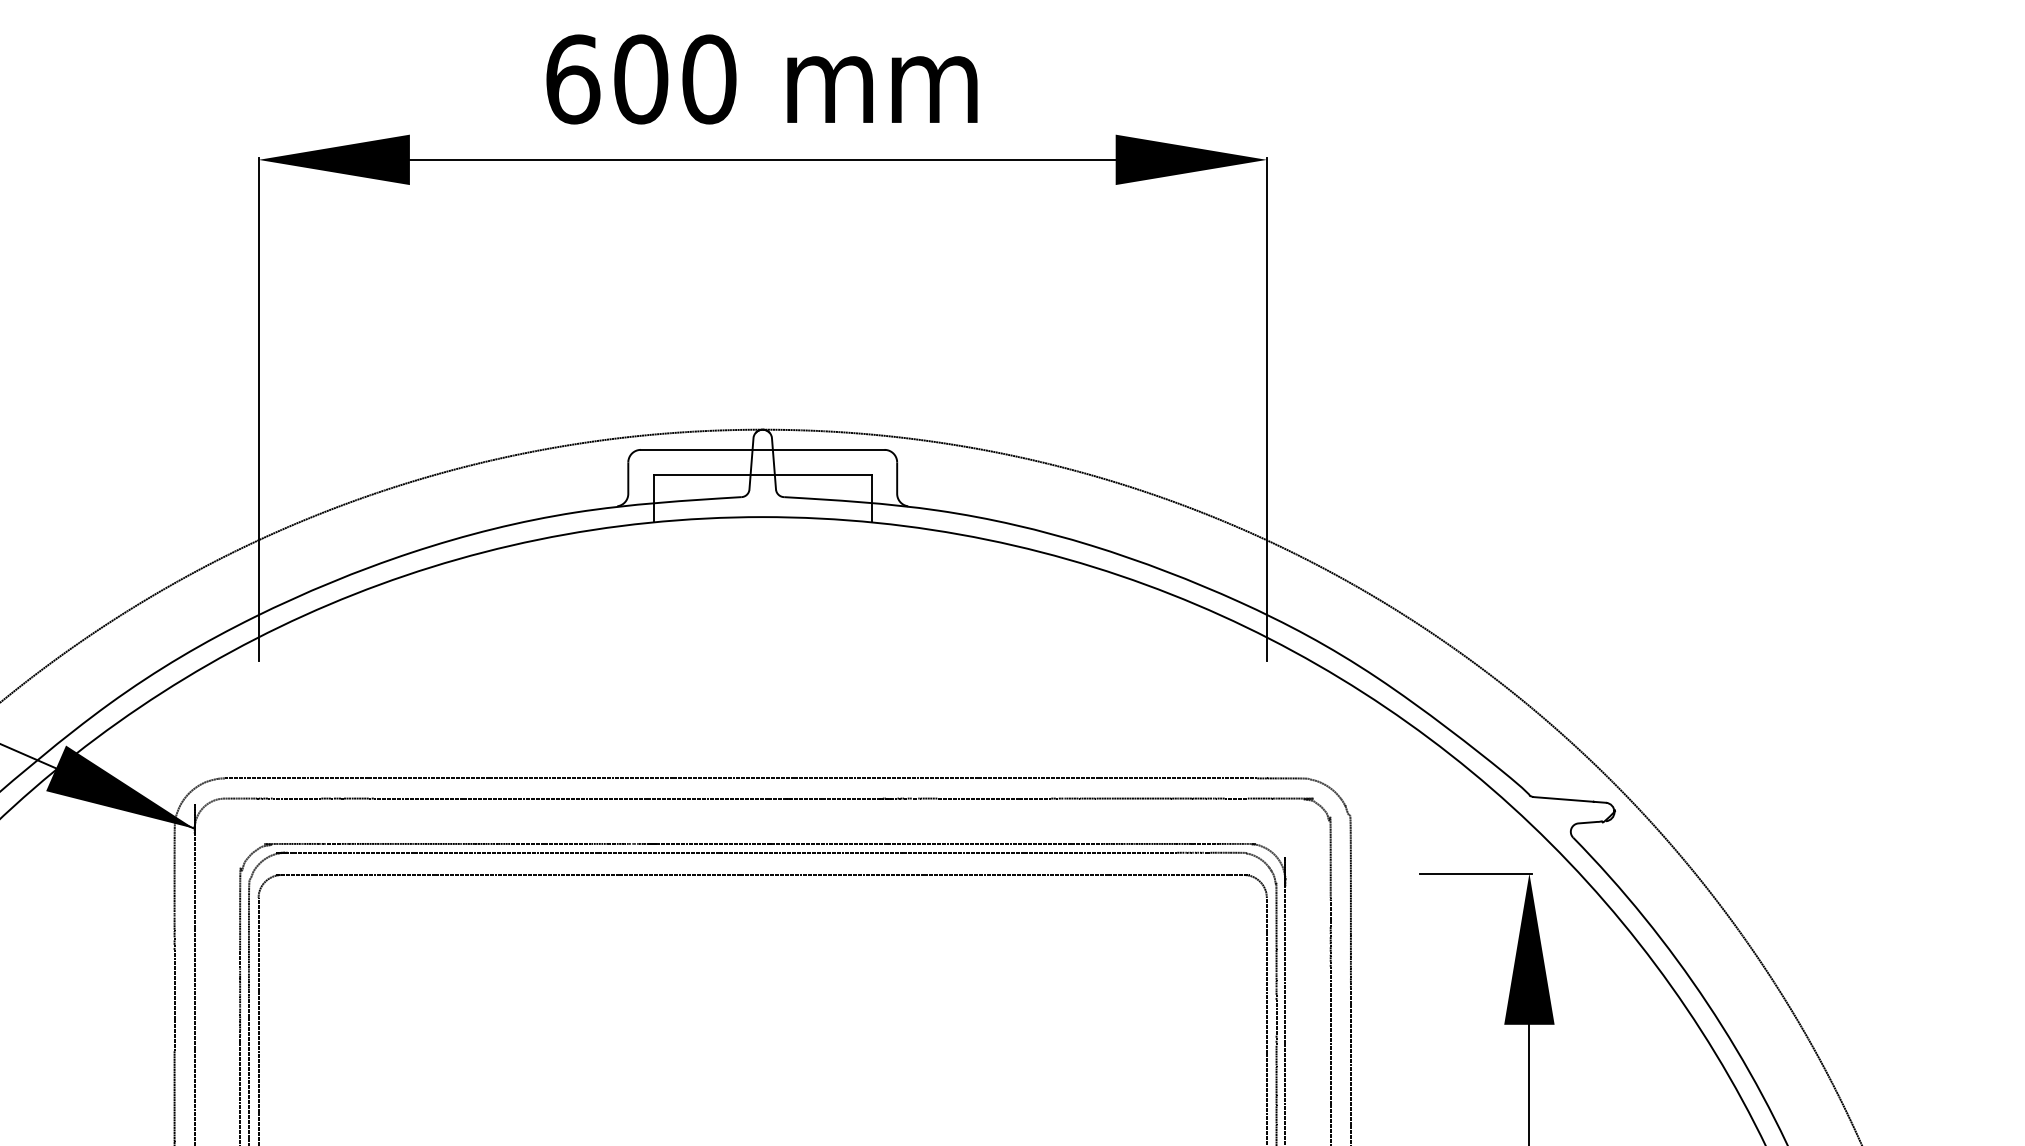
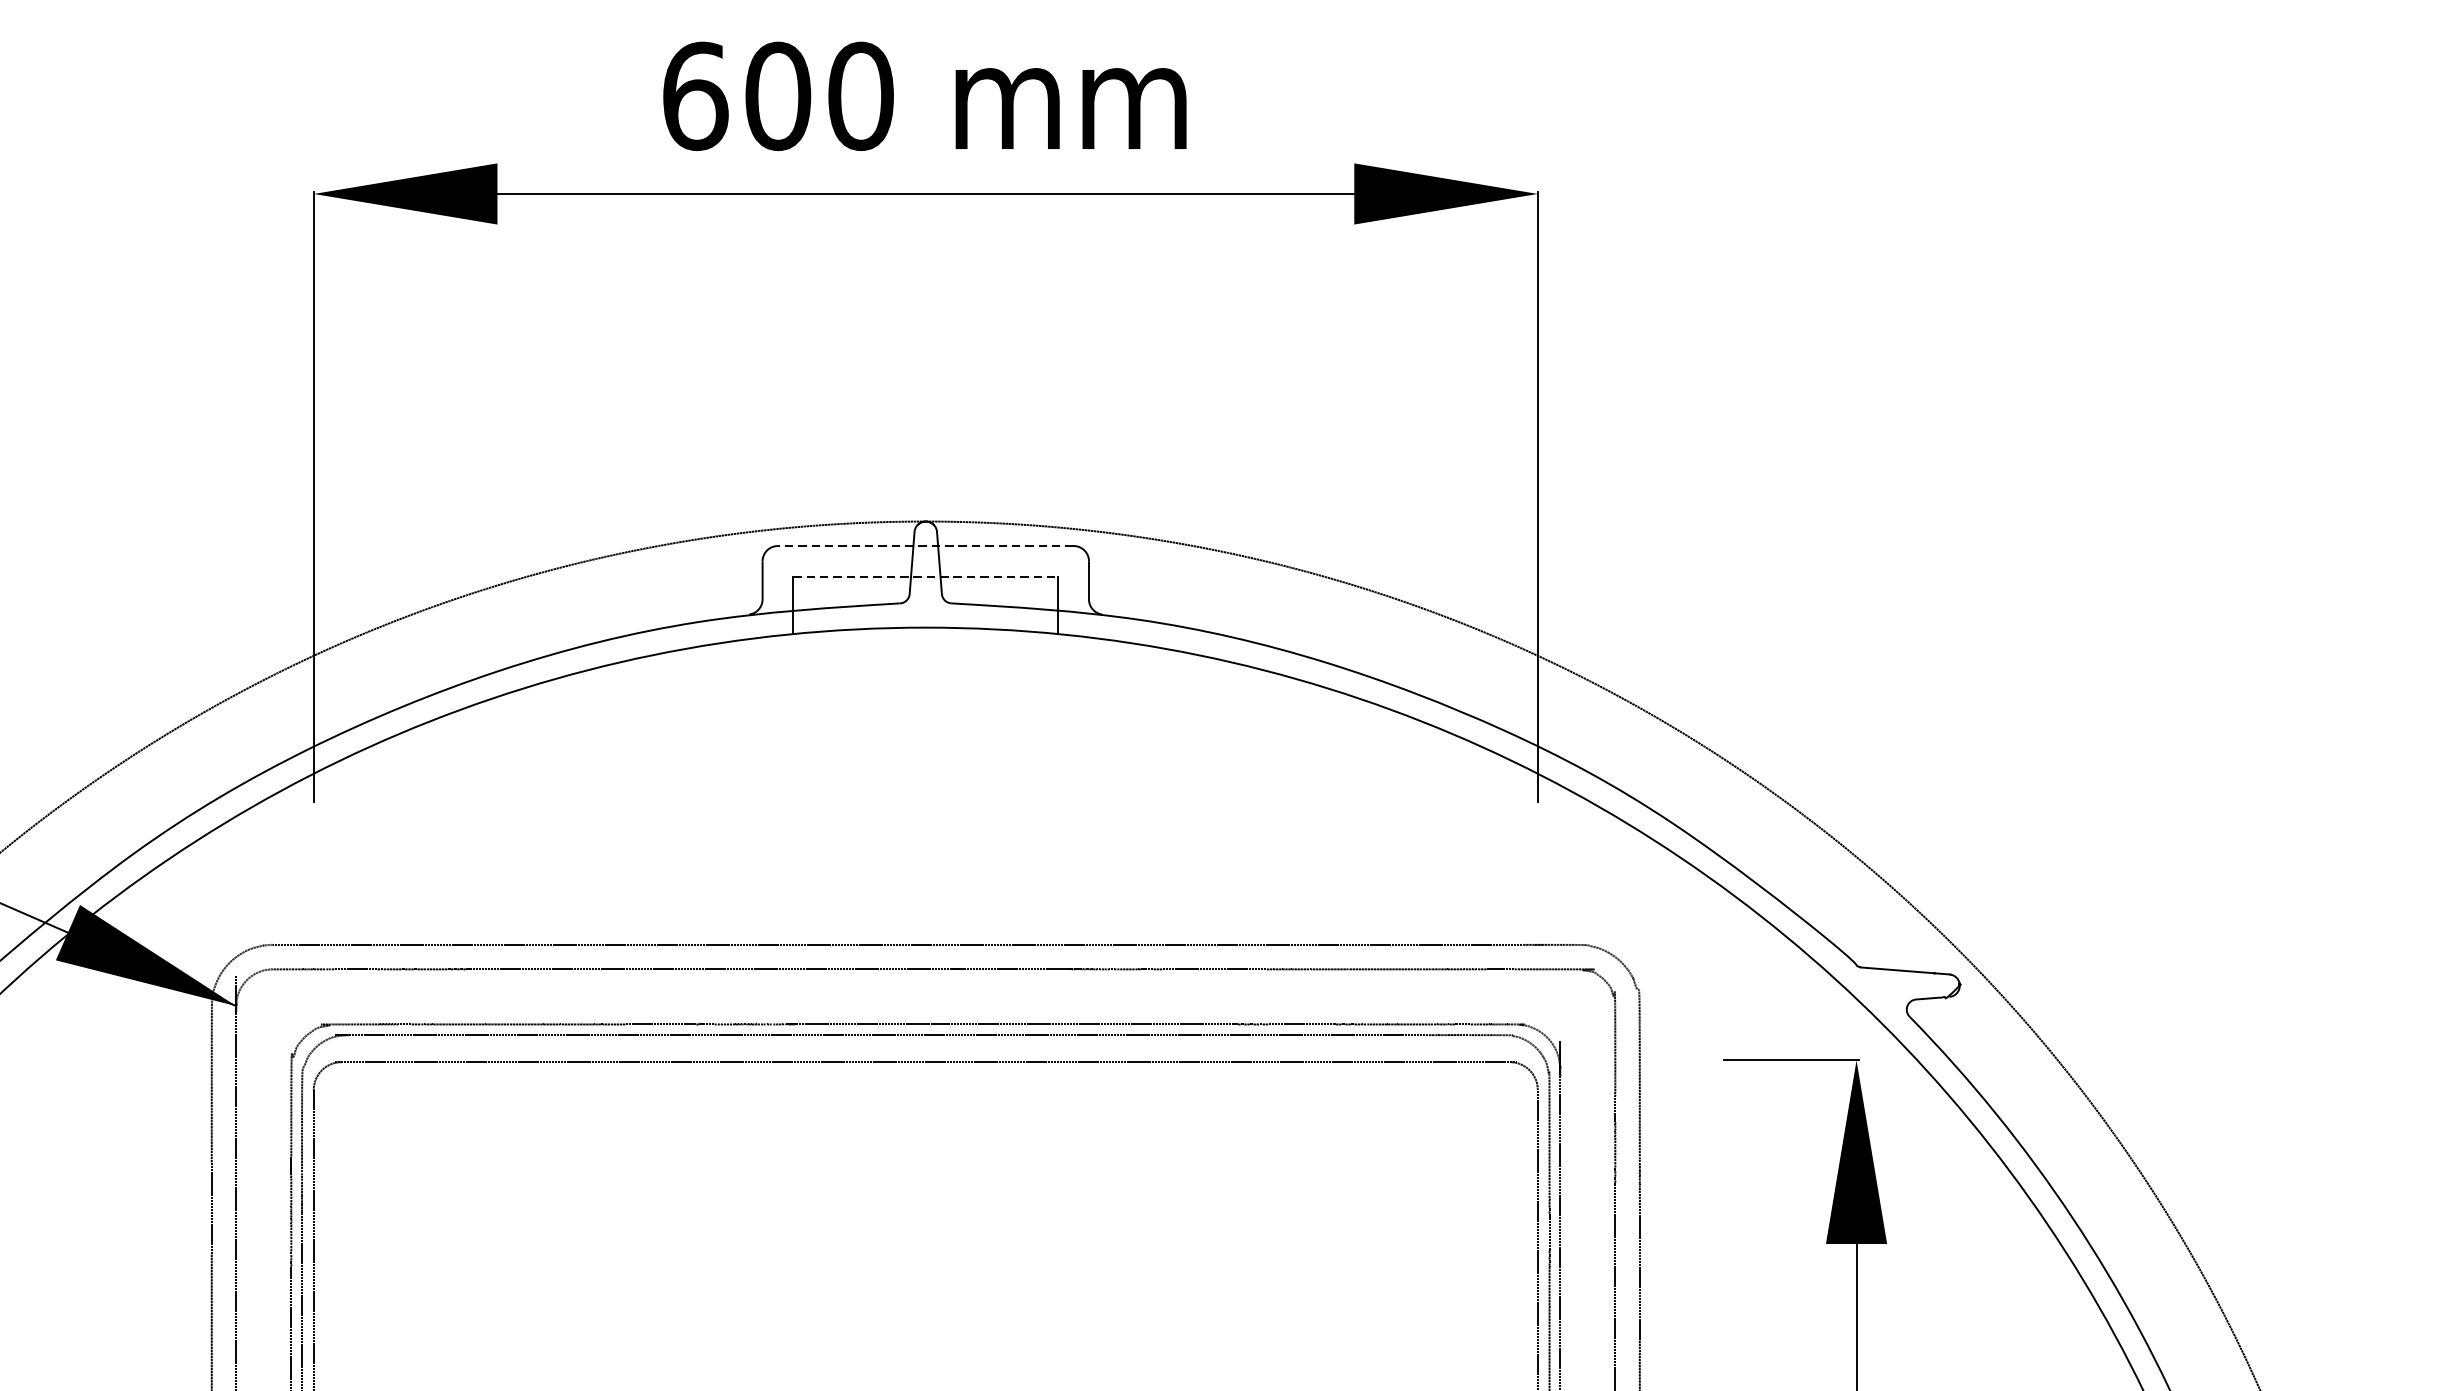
line: (762, 449) -> (925, 545), solid -> dashed
line: (763, 475) -> (926, 577), solid -> dashed

